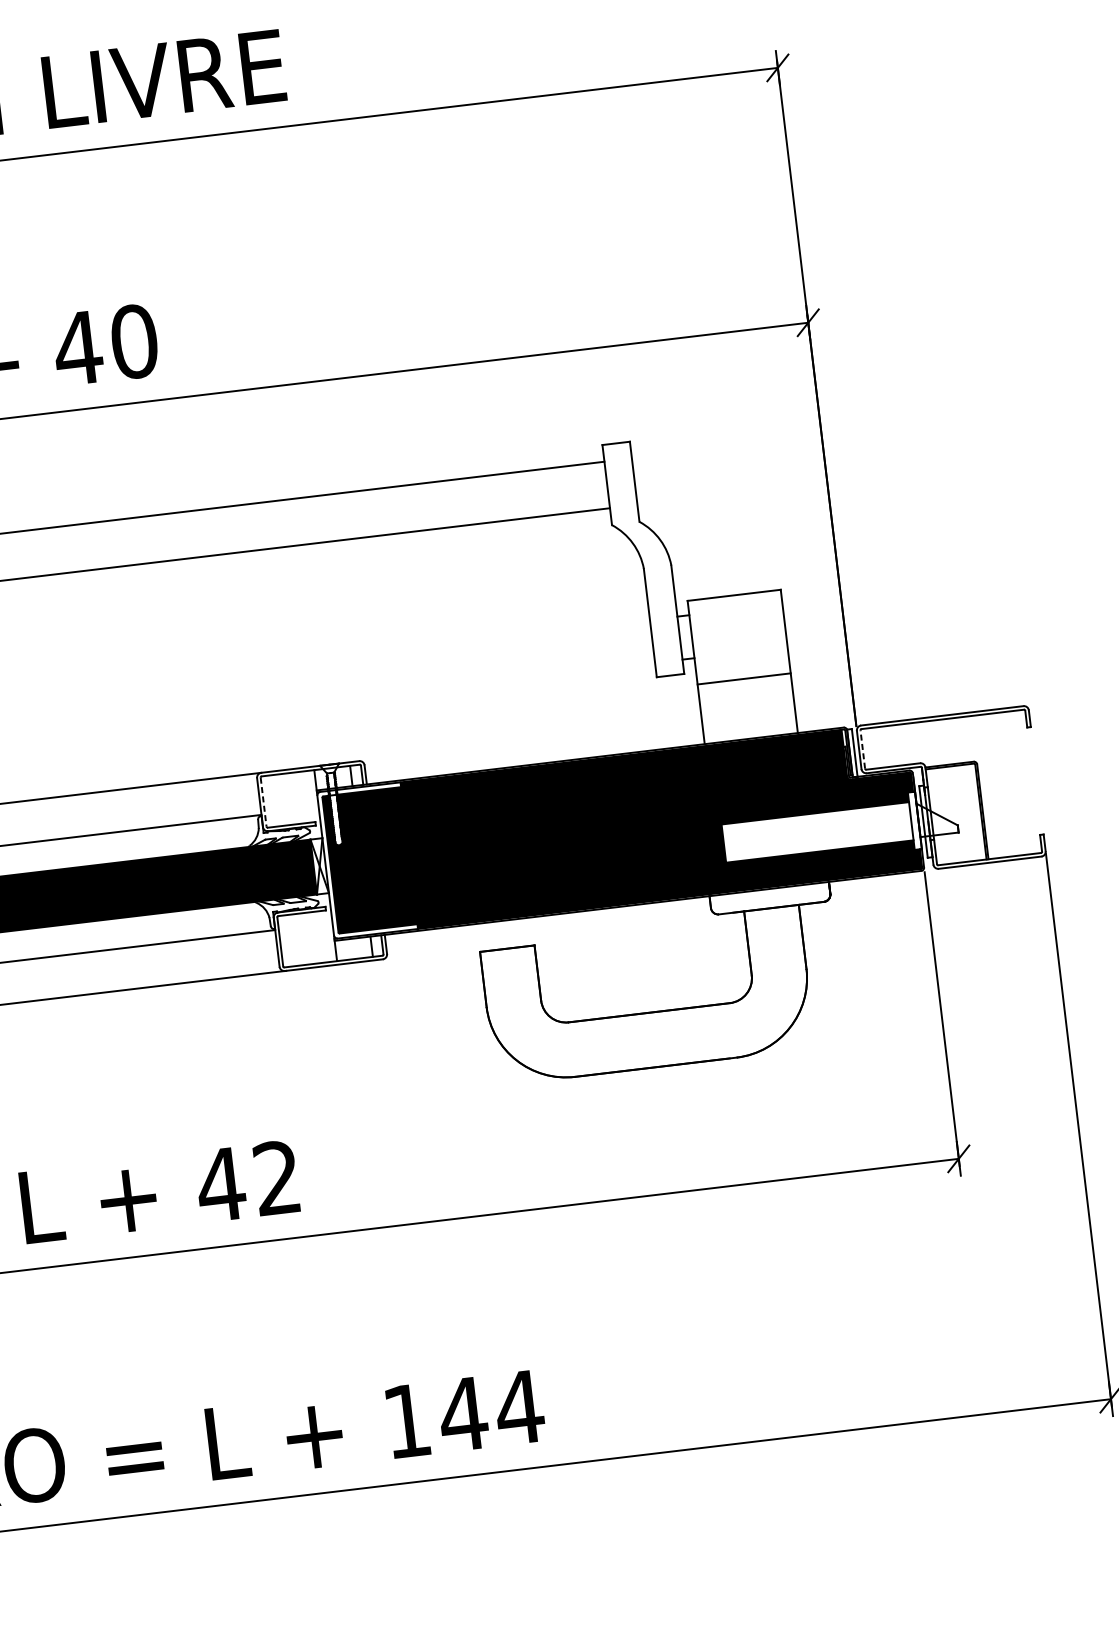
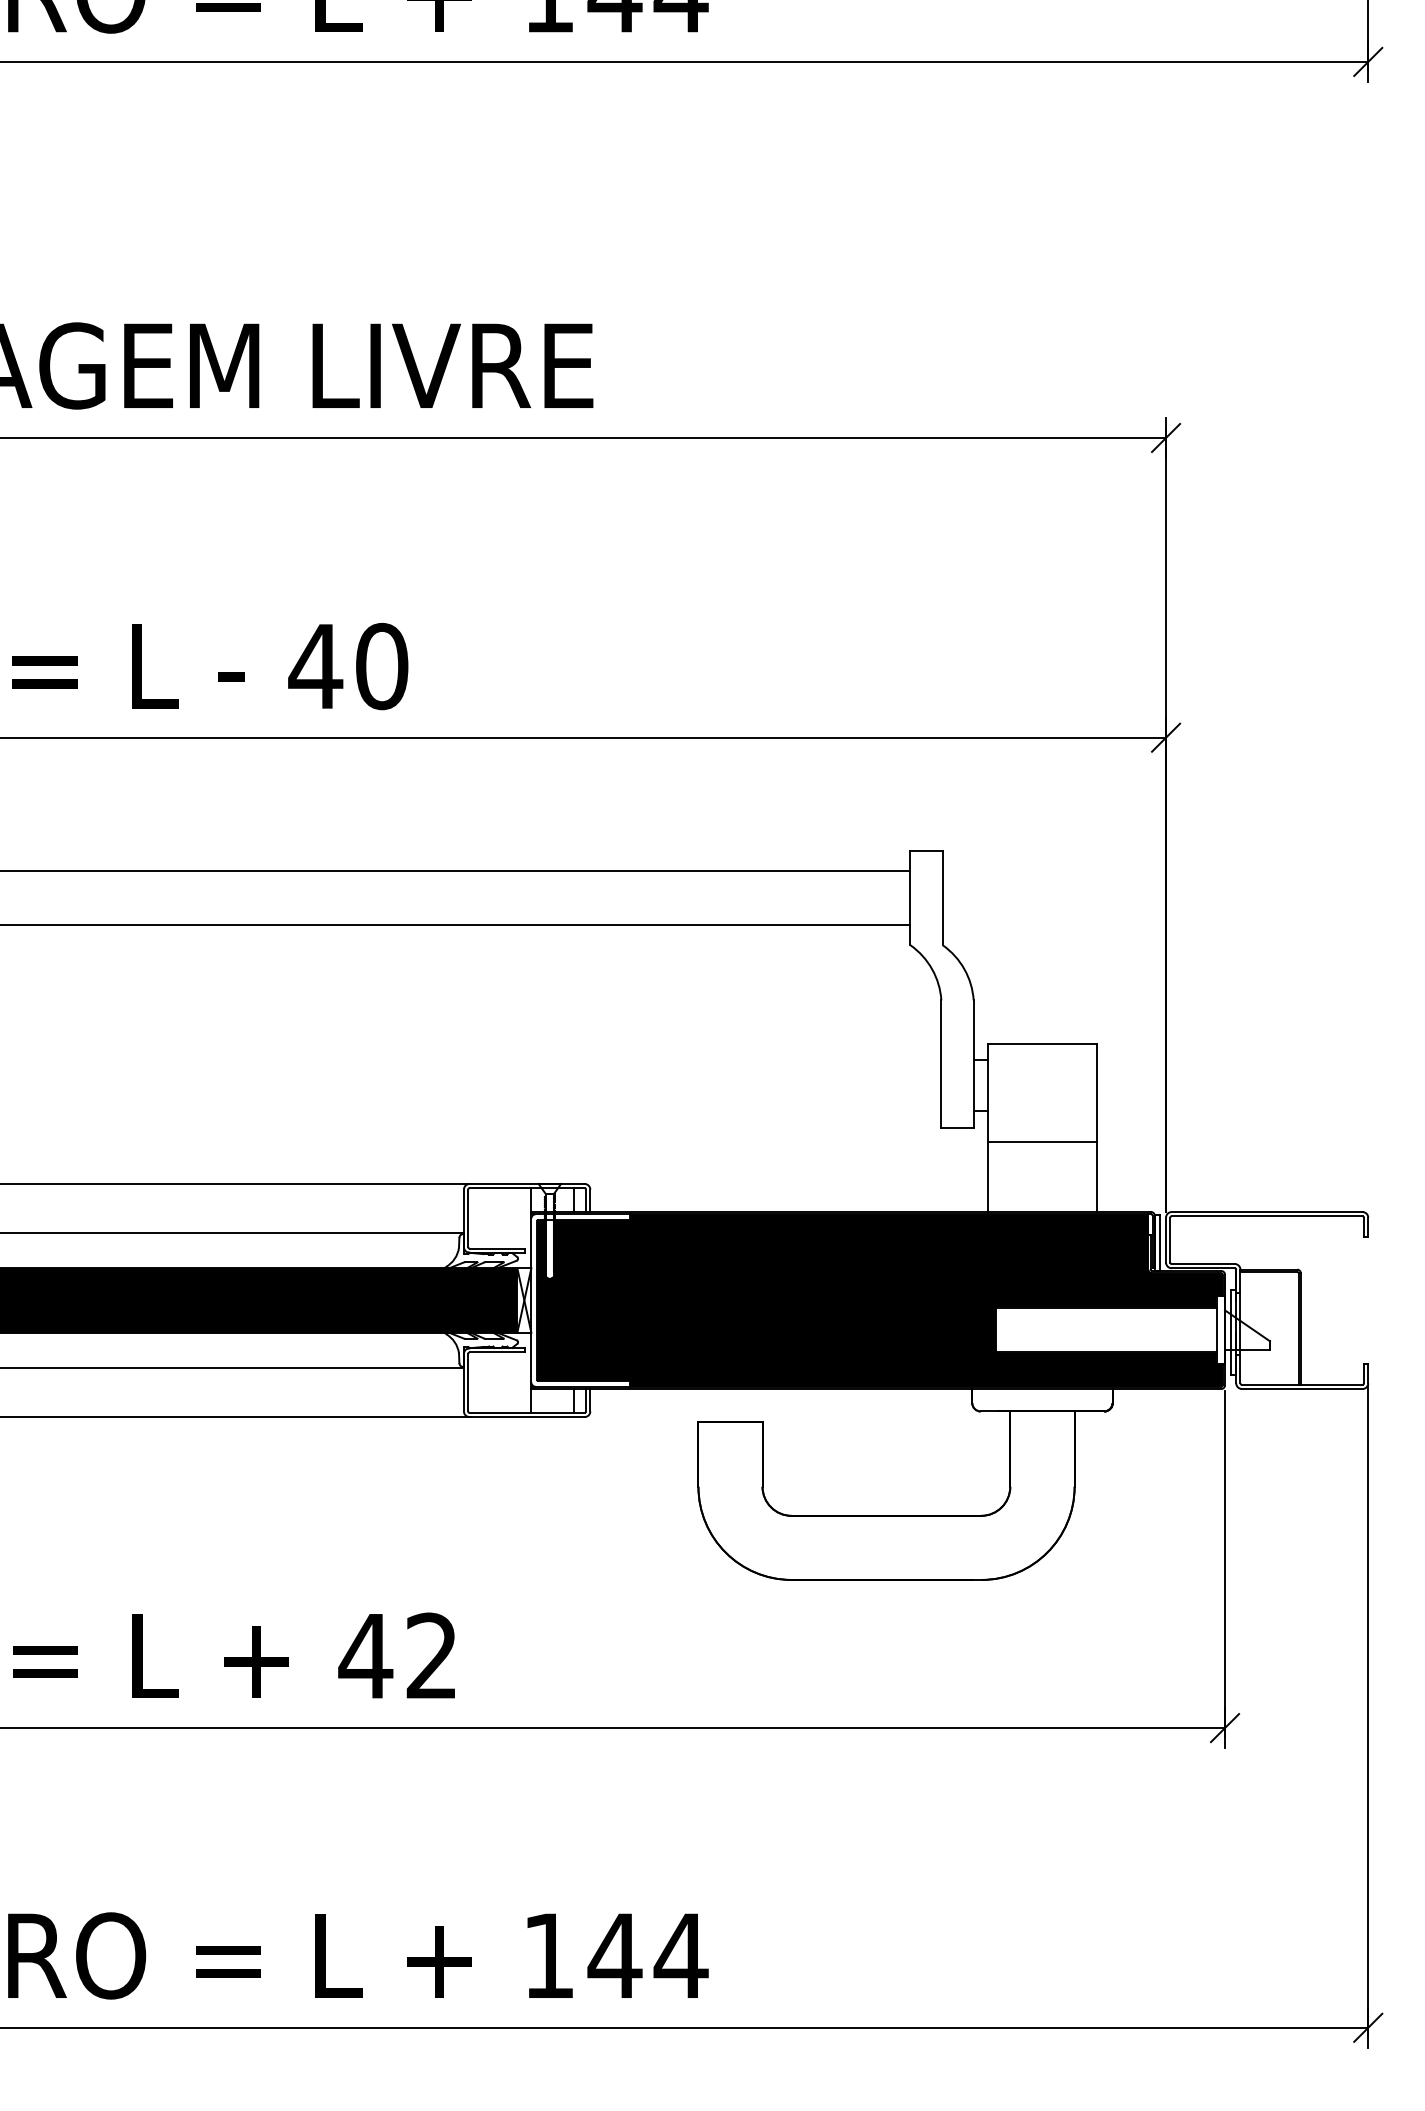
line: (862, 748) -> (1170, 1239), dashed -> solid
line: (263, 802) -> (468, 1218), dashed -> solid

